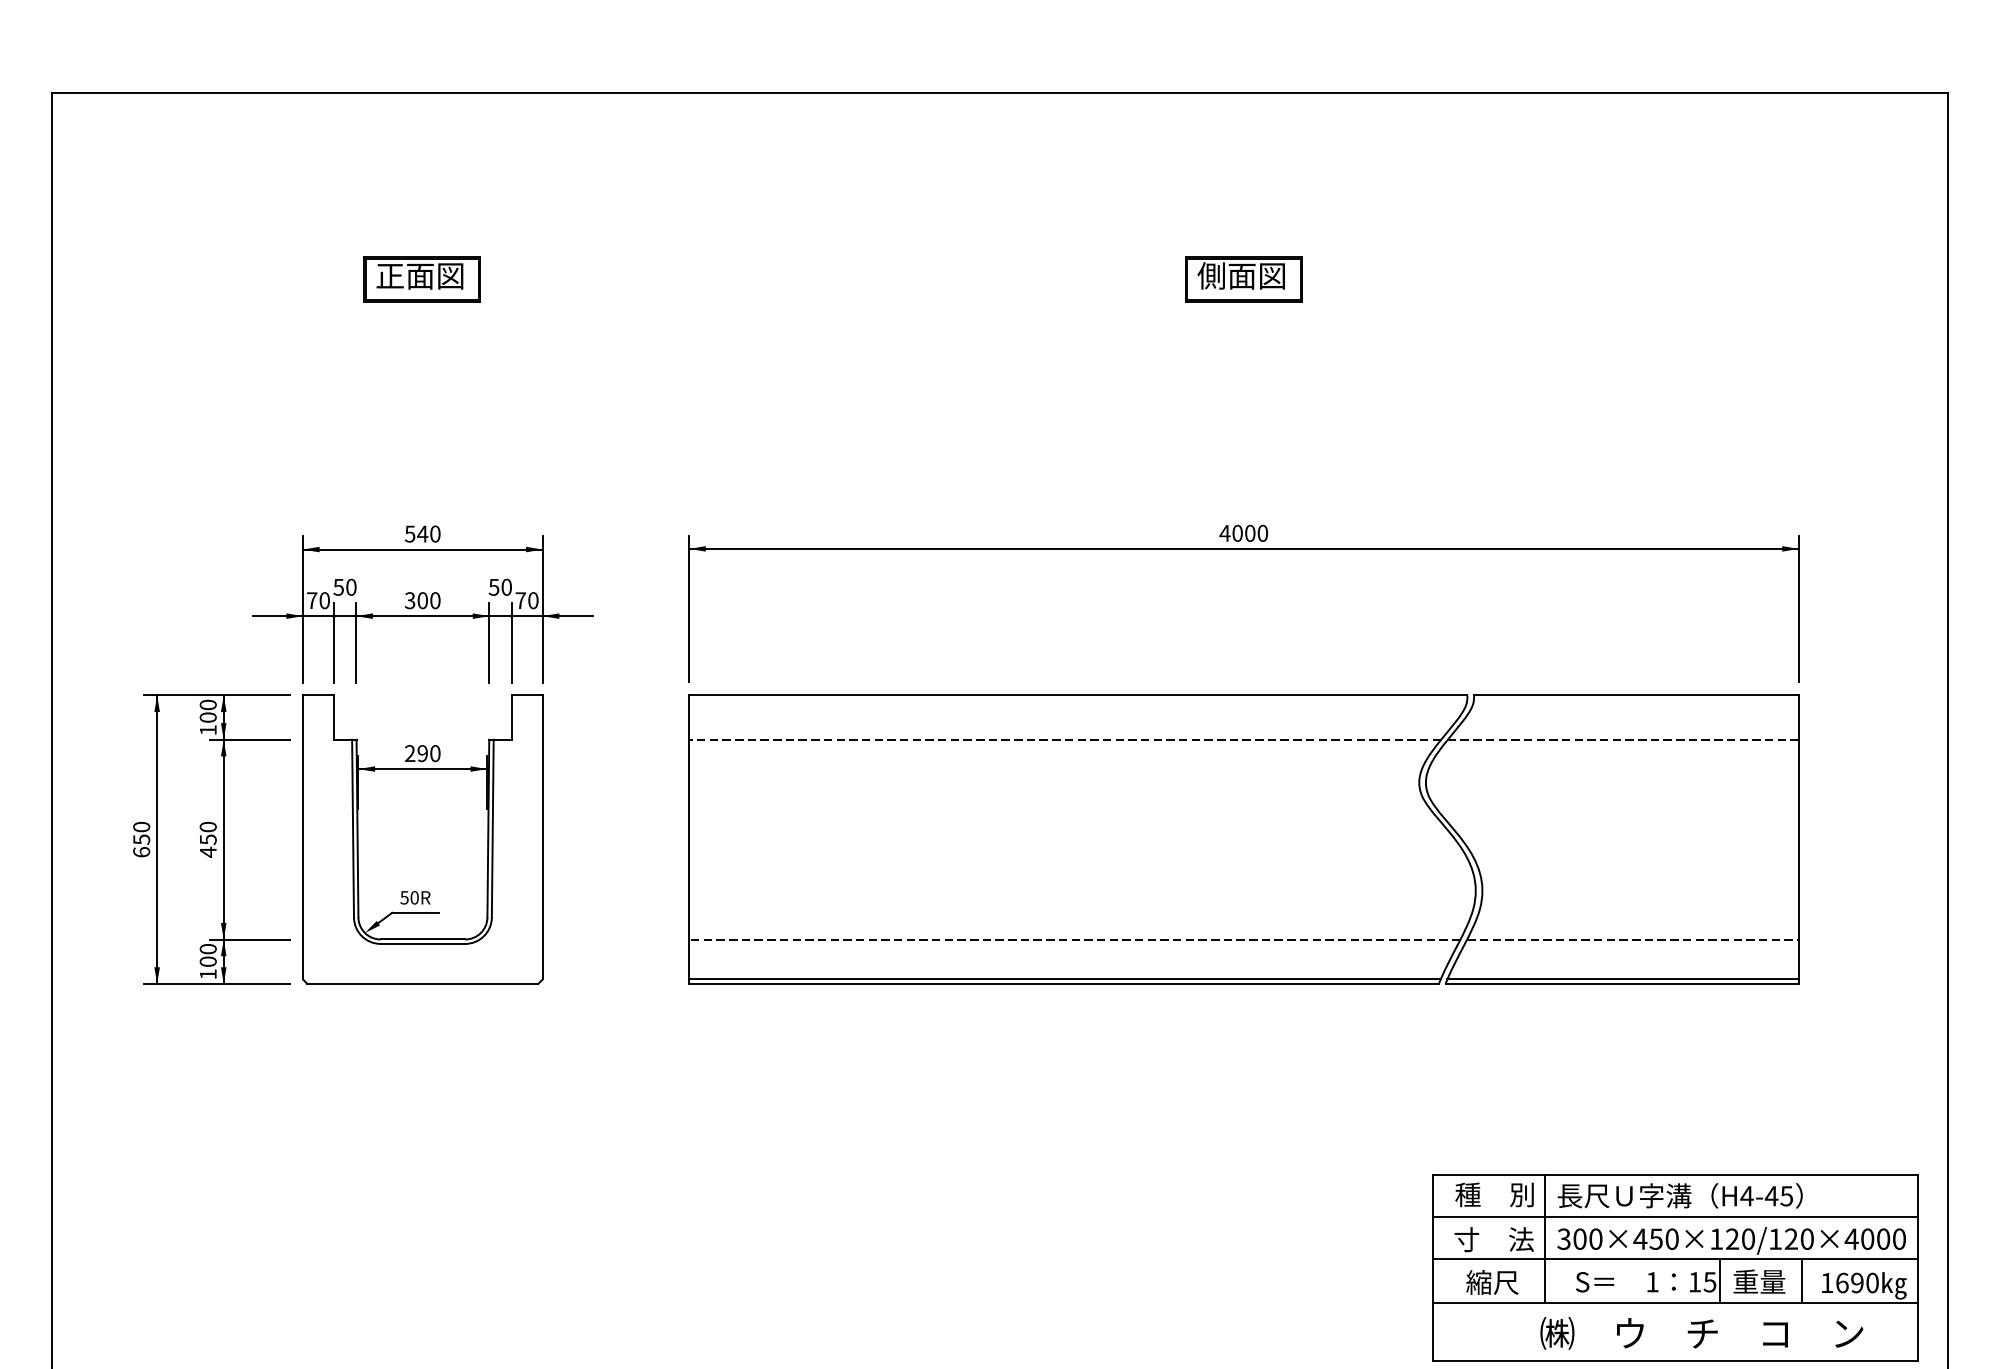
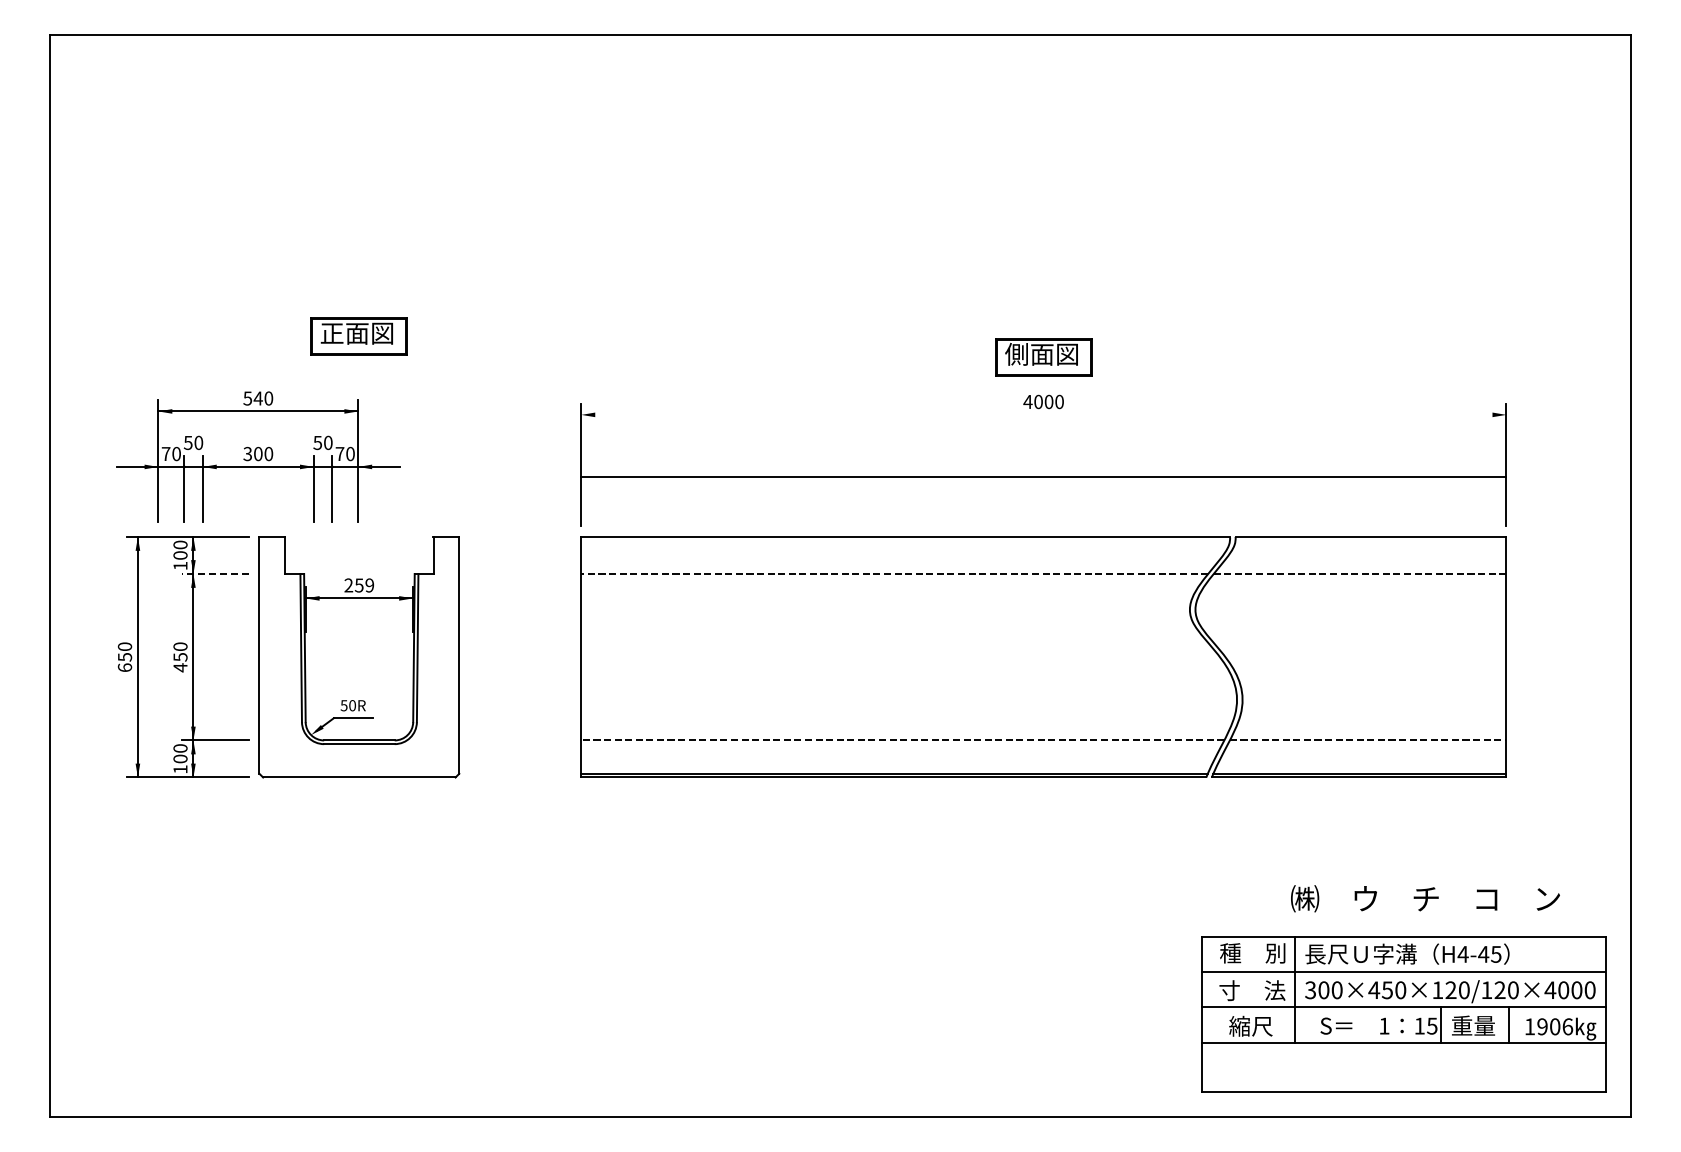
part: (421, 279) -> (358, 336), moved
part: (1243, 279) -> (1043, 357), moved
line: (1243, 548) -> (1043, 476), moved
part: (422, 603) -> (258, 456), moved
line: (250, 740) -> (215, 574), solid -> dashed
text: (428, 753) -> (364, 585), 290 -> 259
text: (1857, 1282) -> (1555, 1026), 1690 -> 1906
text: (1701, 1333) -> (1425, 898), moved

